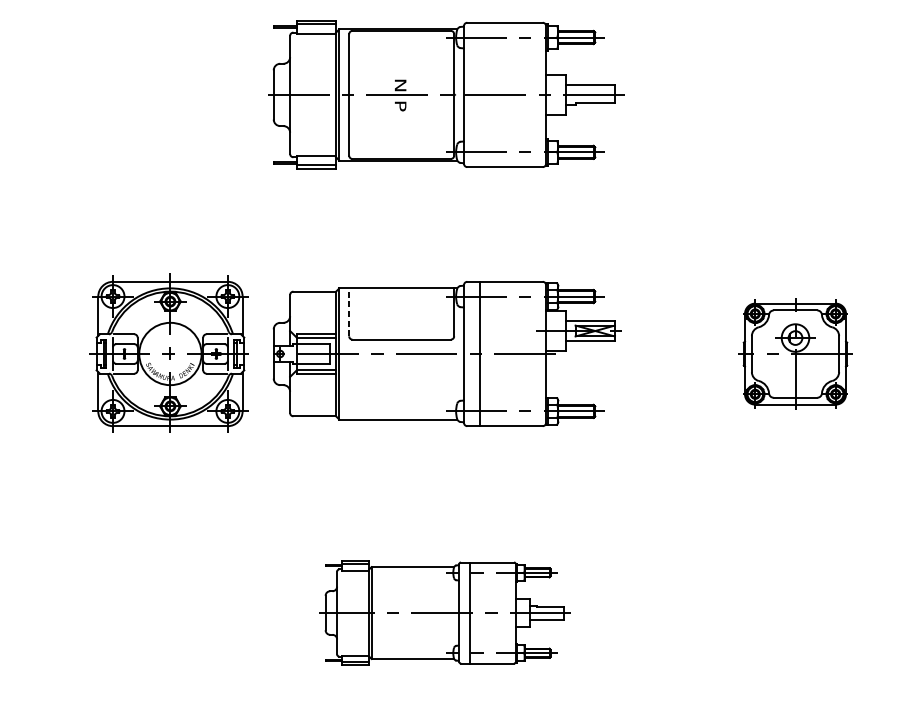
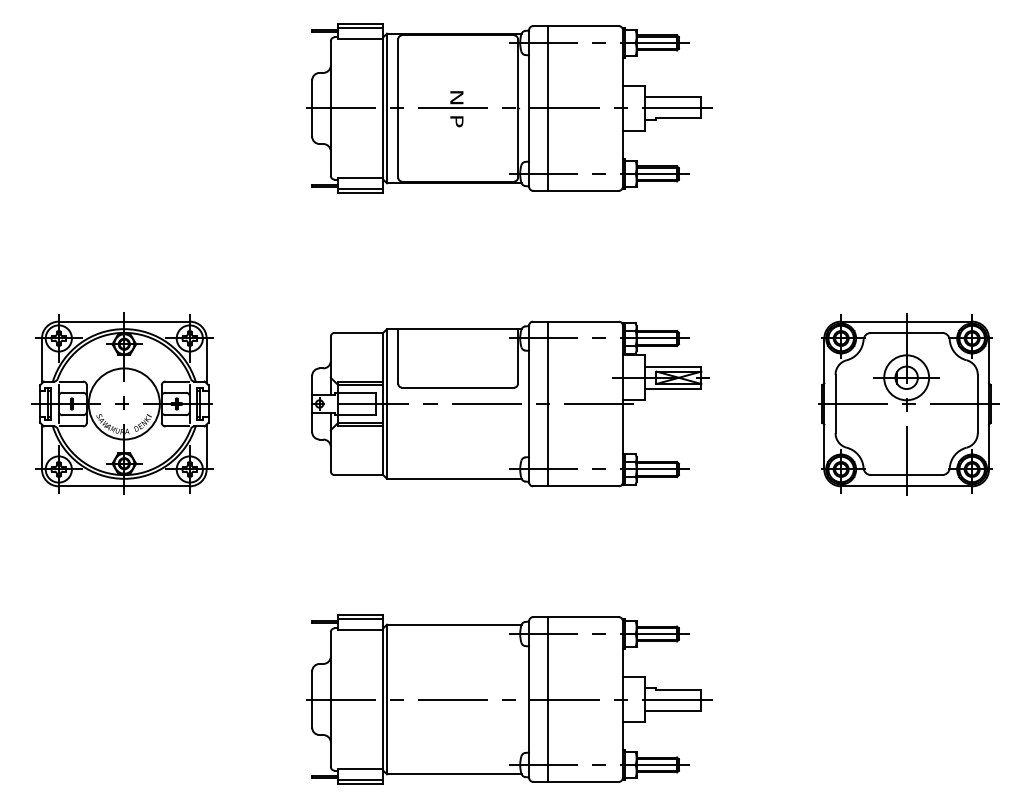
line: (480, 94) -> (547, 108), added
line: (349, 312) -> (398, 356), dashed -> solid
part: (168, 353) -> (122, 403), moved
part: (796, 354) -> (908, 404), size x1.43
part: (446, 613) -> (509, 699), size x1.43

